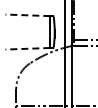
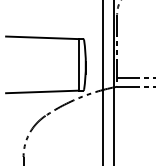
line: (27, 15) -> (41, 38), dashed -> solid
line: (27, 48) -> (41, 91), dashed -> solid

